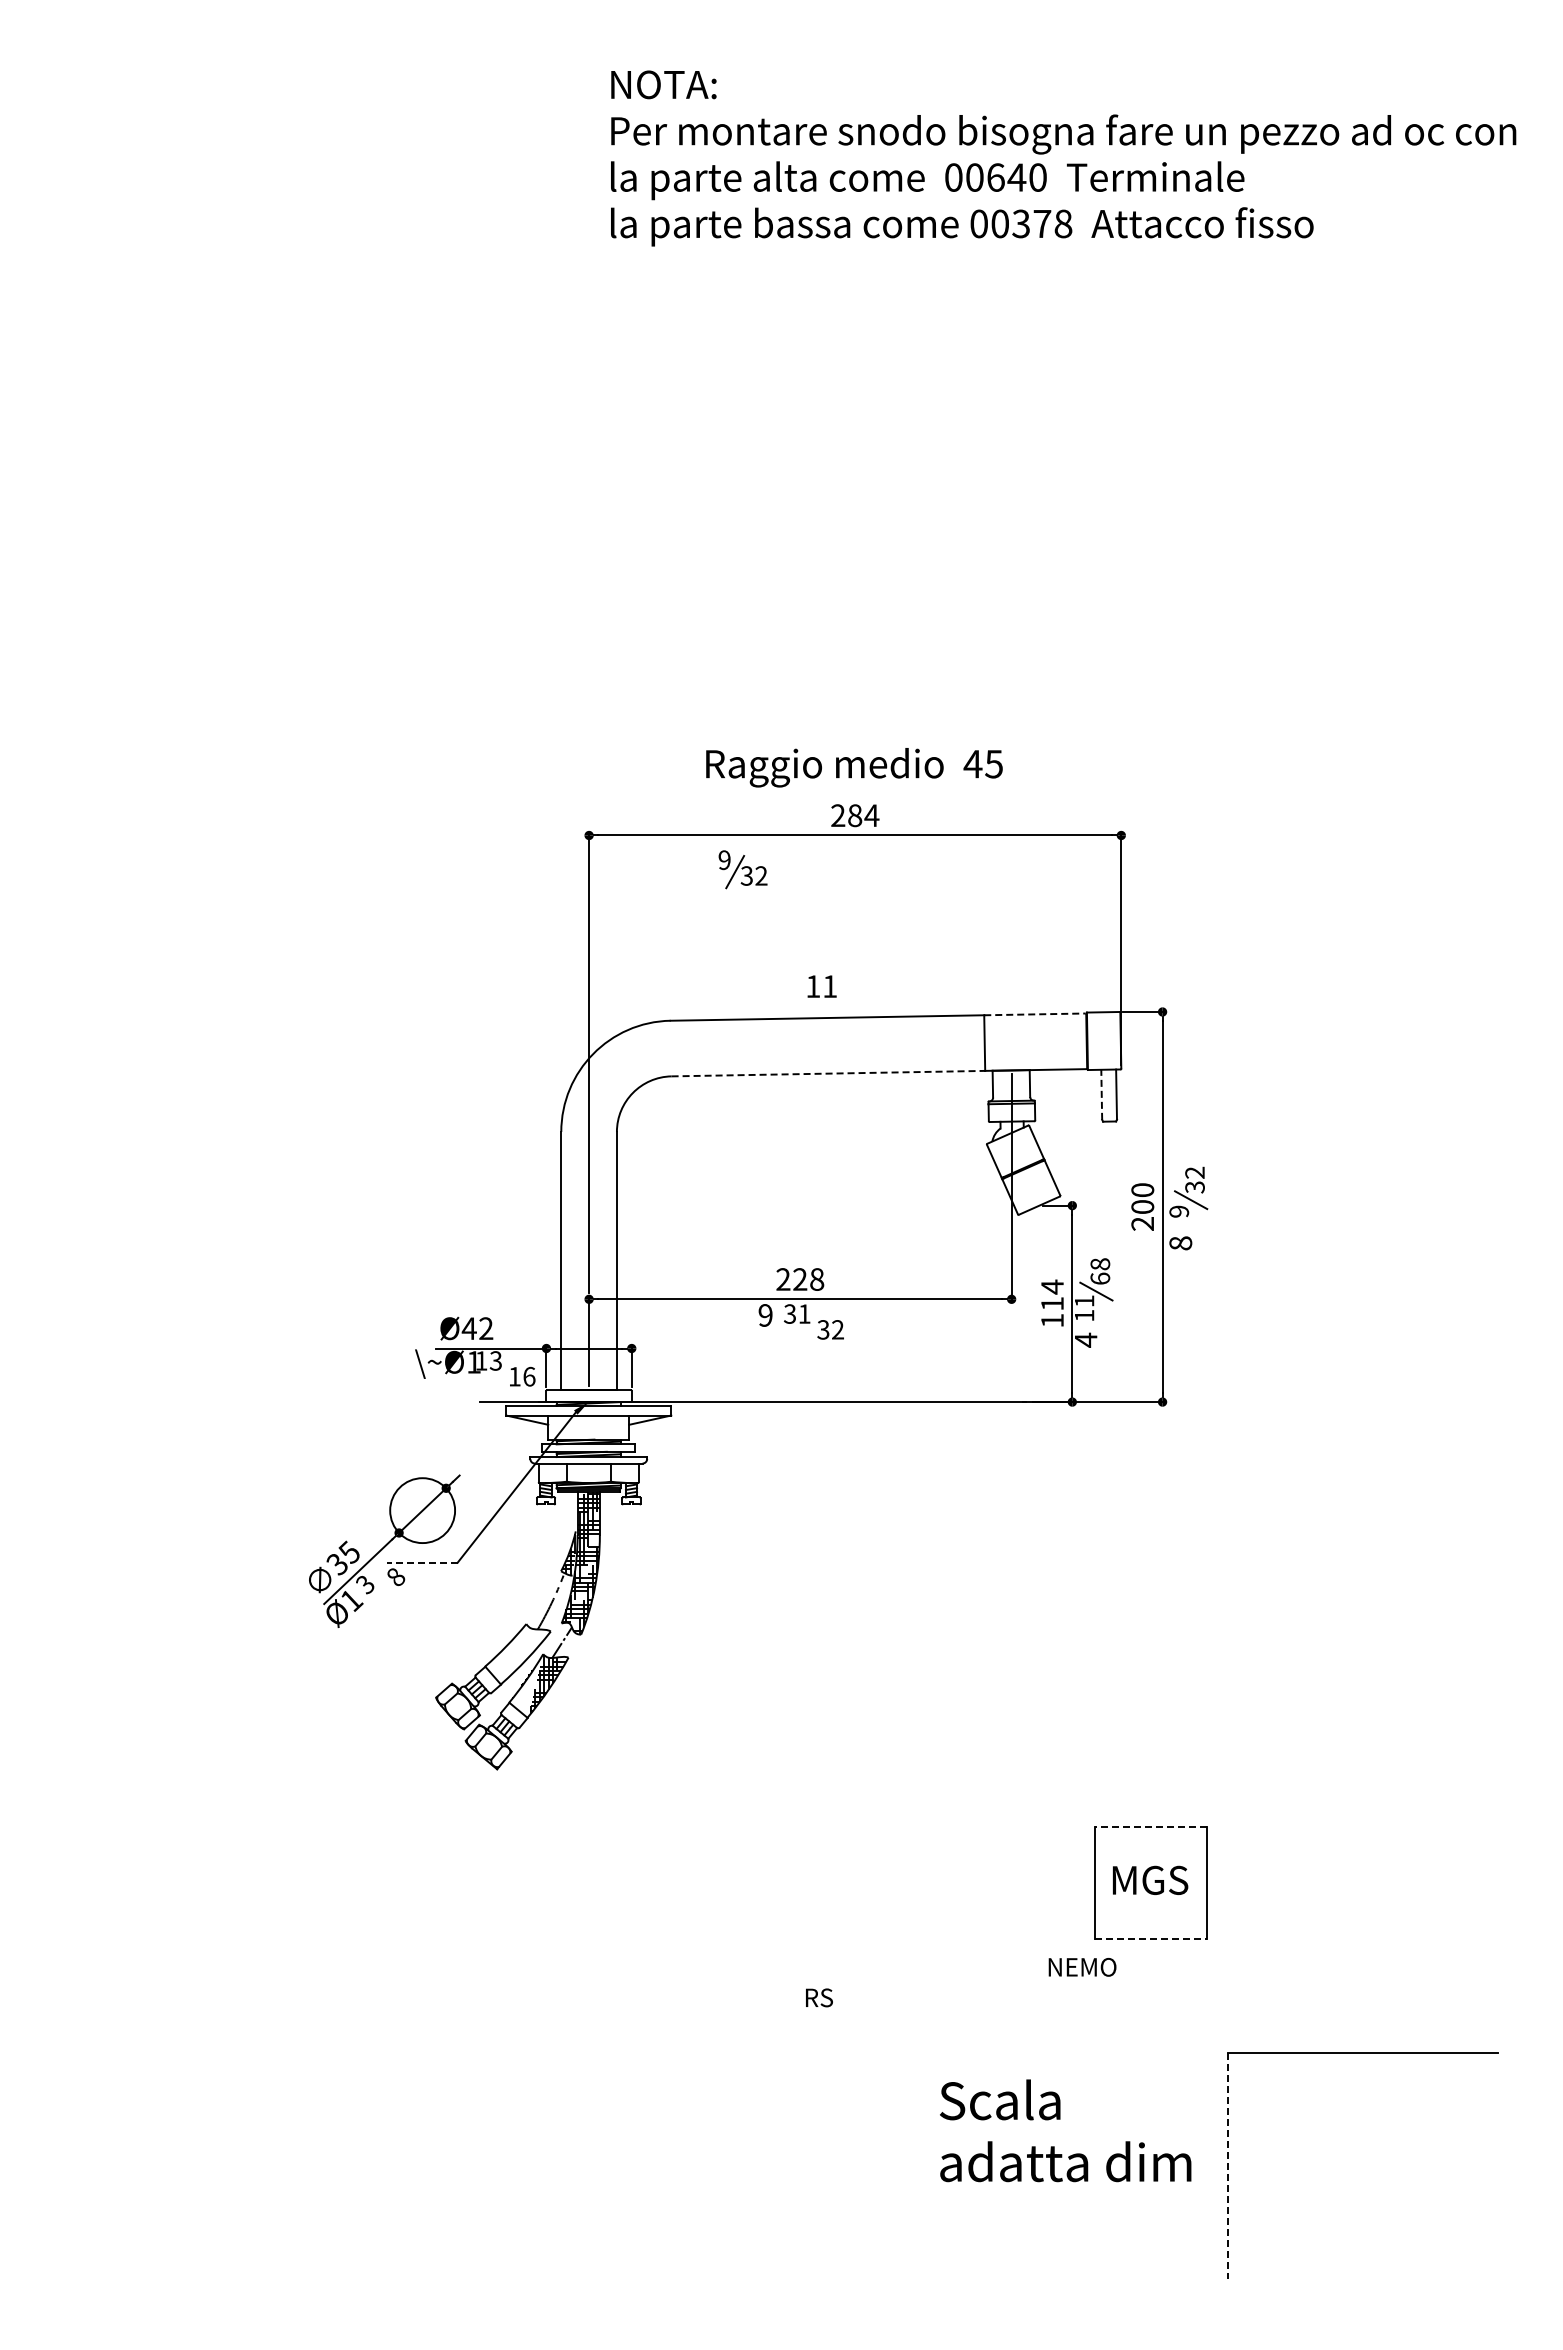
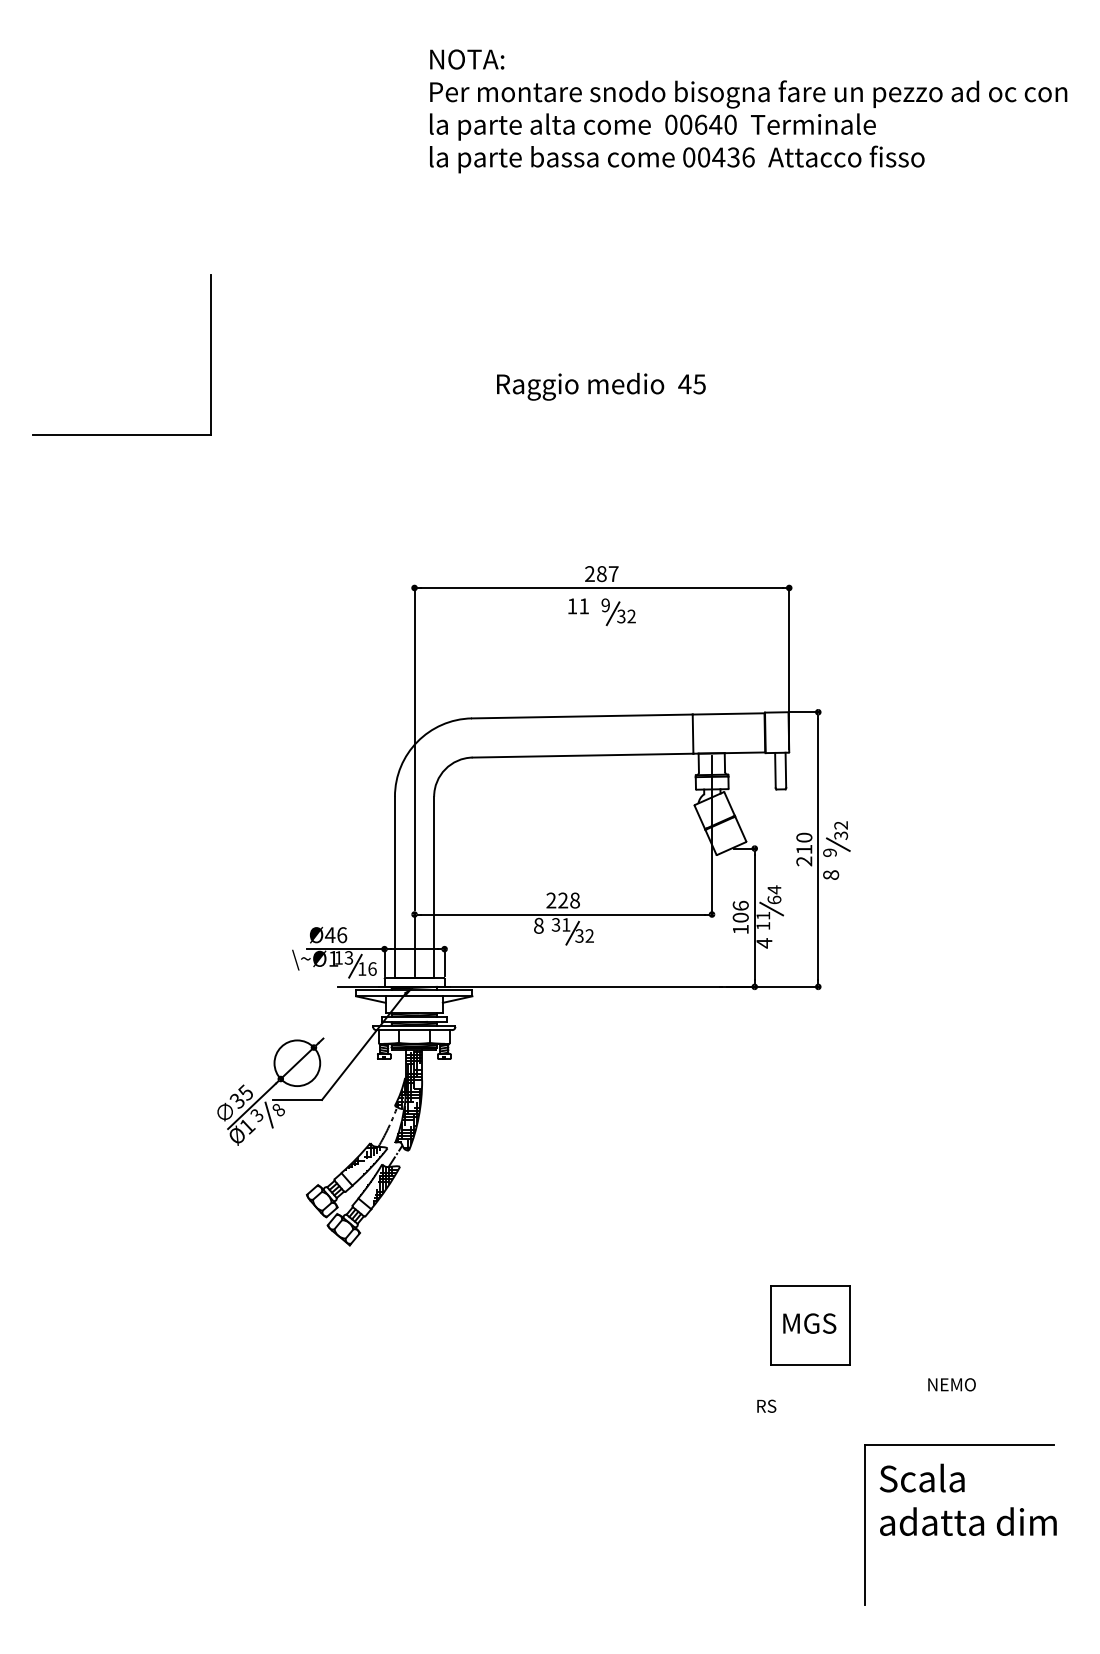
text: (1041, 223) -> (733, 157), 00378 -> 00436
part: (173, 617) -> (121, 434), added
text: (854, 767) -> (601, 386), moved
text: (871, 815) -> (613, 573), 284 -> 287
part: (742, 869) -> (618, 611), moved
text: (821, 986) -> (578, 606), moved
line: (1034, 1014) -> (728, 714), dashed -> solid
line: (828, 1073) -> (583, 755), dashed -> solid
line: (1101, 1094) -> (775, 770), dashed -> solid
text: (1142, 1206) -> (804, 849), 200 -> 210
text: (1100, 1263) -> (774, 889), 68 -> 64
text: (1052, 1294) -> (740, 911), 114 -> 106
text: (765, 1315) -> (538, 925), 9 -> 8
line: (813, 1325) -> (572, 932), added
text: (486, 1328) -> (342, 935), Ø42 -> Ø46
line: (505, 1372) -> (355, 966), added
line: (422, 1562) -> (297, 1099), dashed -> solid
line: (382, 1583) -> (269, 1114), added
hatch: (514, 1654) -> (362, 1164), added
line: (1151, 1826) -> (810, 1285), dashed -> solid
line: (1151, 1938) -> (810, 1364), dashed -> solid
text: (961, 1982) -> (866, 1395), moved
text: (1065, 2130) -> (968, 1499), moved
line: (1228, 2166) -> (864, 1525), dashed -> solid

